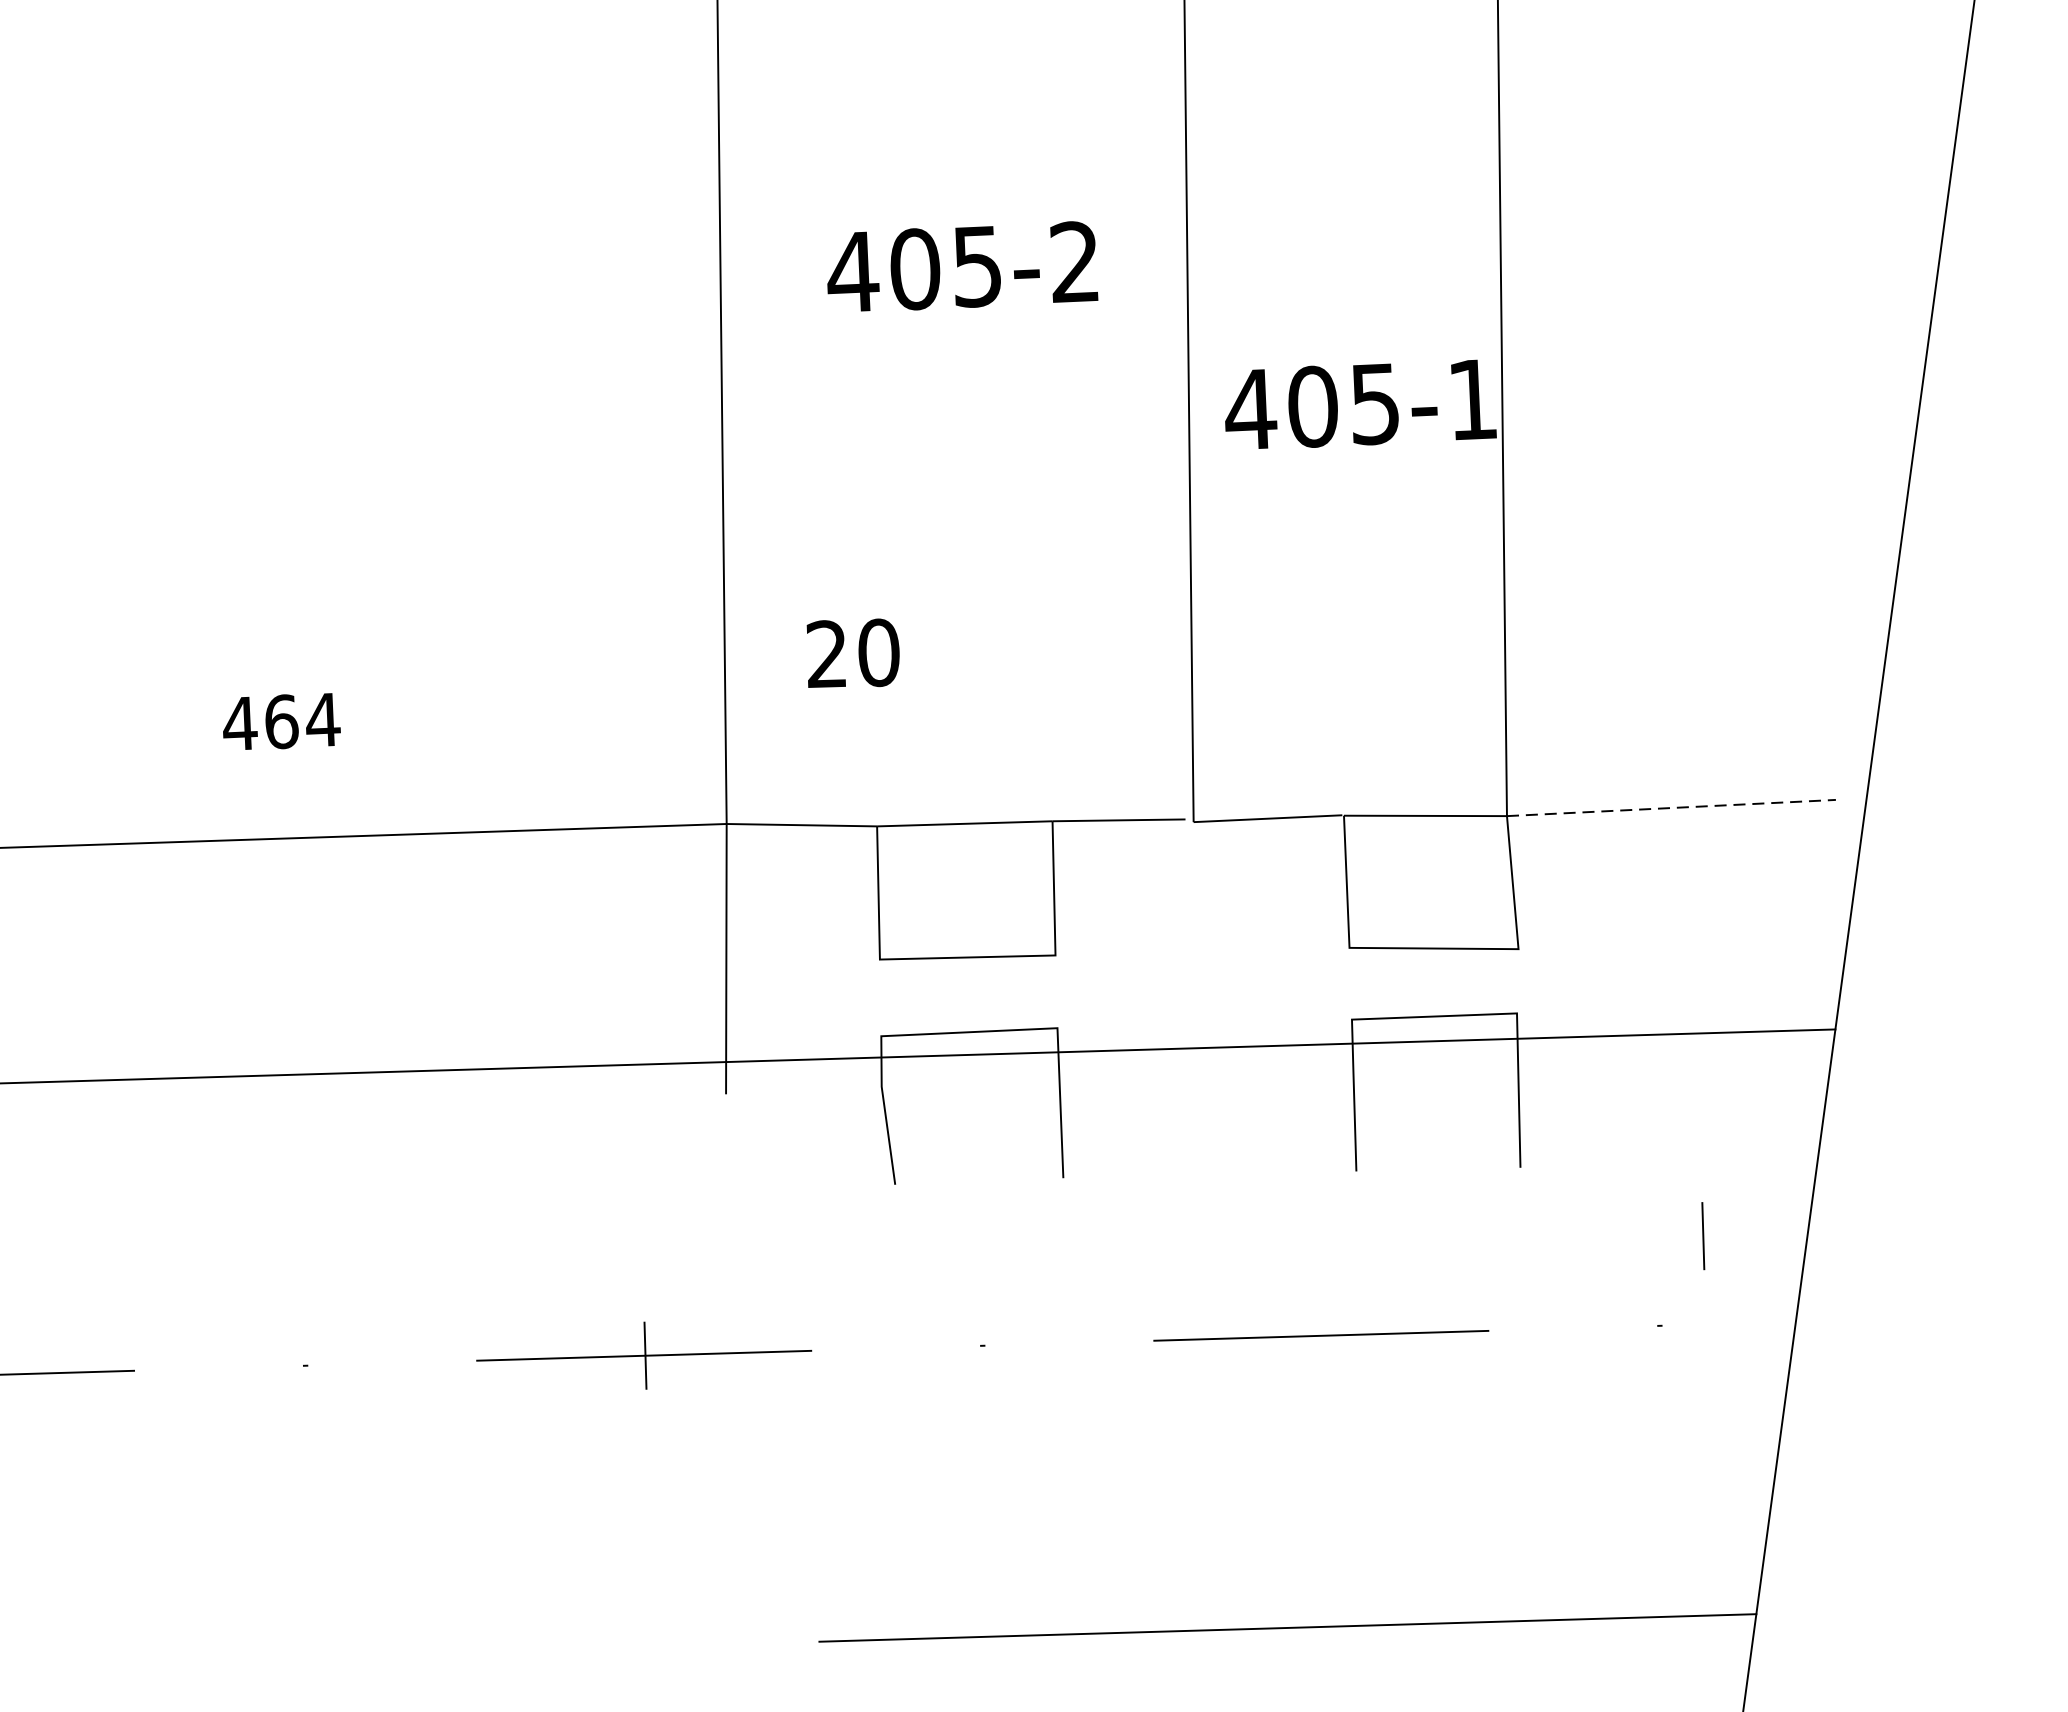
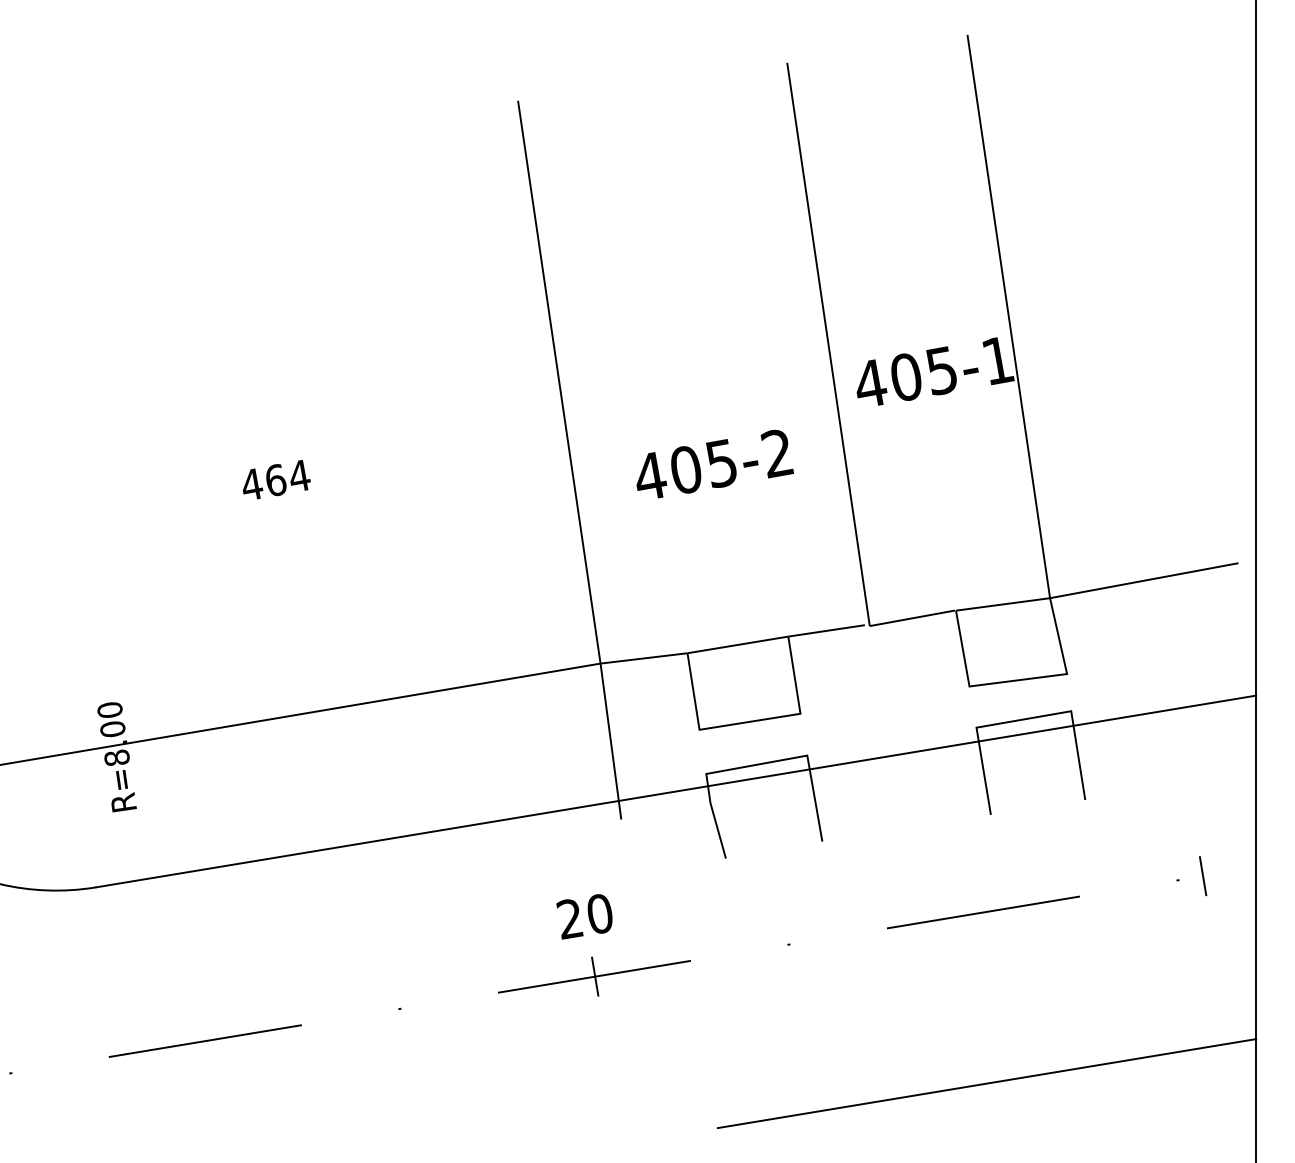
text: (965, 264) -> (714, 463), moved
text: (851, 653) -> (584, 916), moved
text: (282, 720) -> (276, 479), moved
line: (1671, 807) -> (1144, 580), dashed -> solid
line: (1703, 1236) -> (1203, 876), moved

